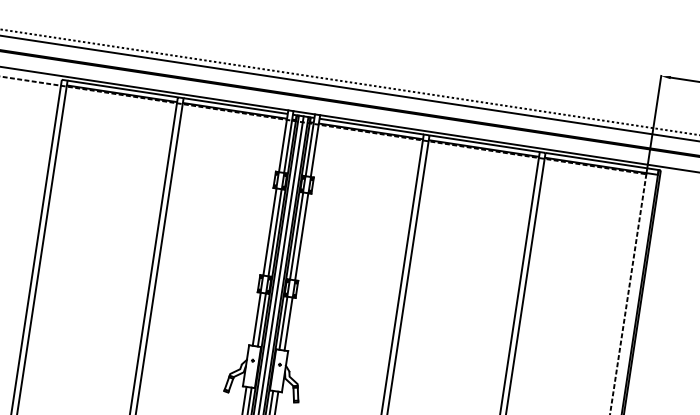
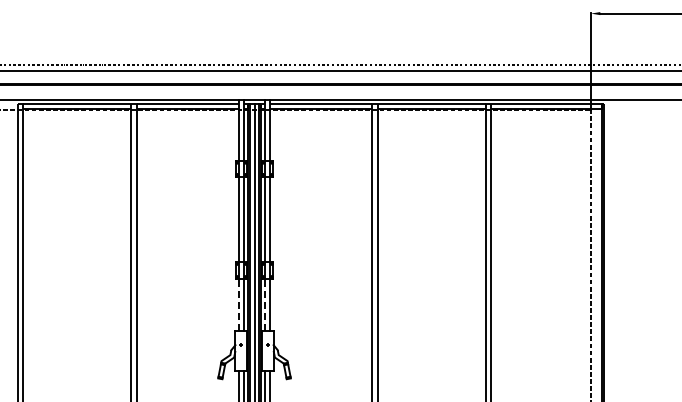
line: (256, 318) -> (238, 304), solid -> dashed
line: (283, 322) -> (265, 304), solid -> dashed

